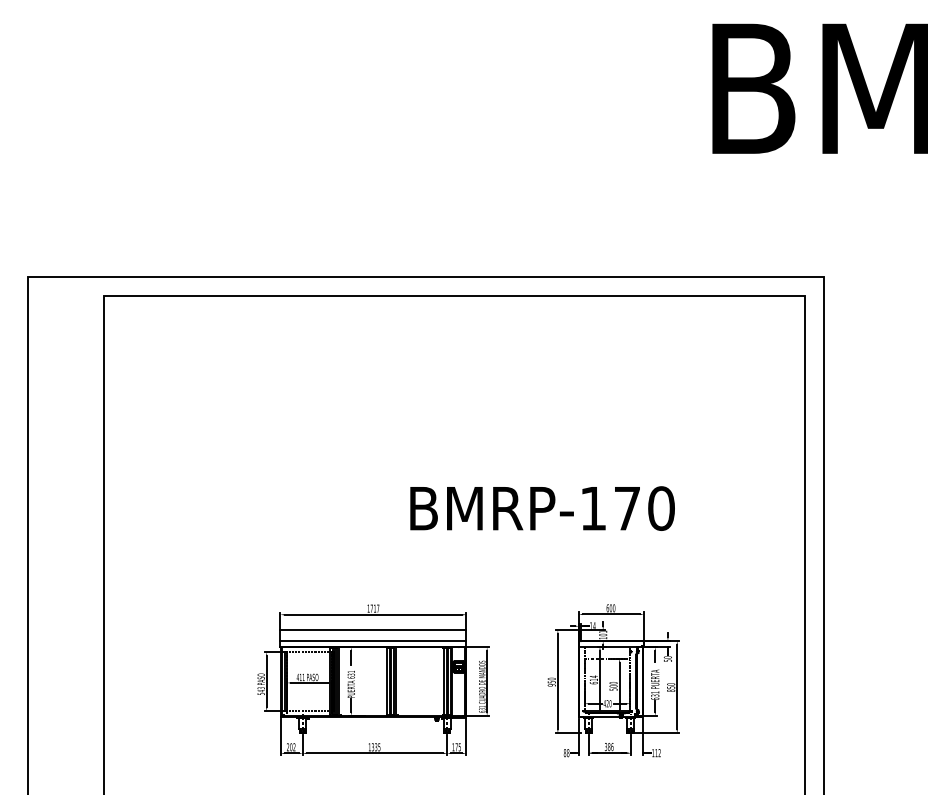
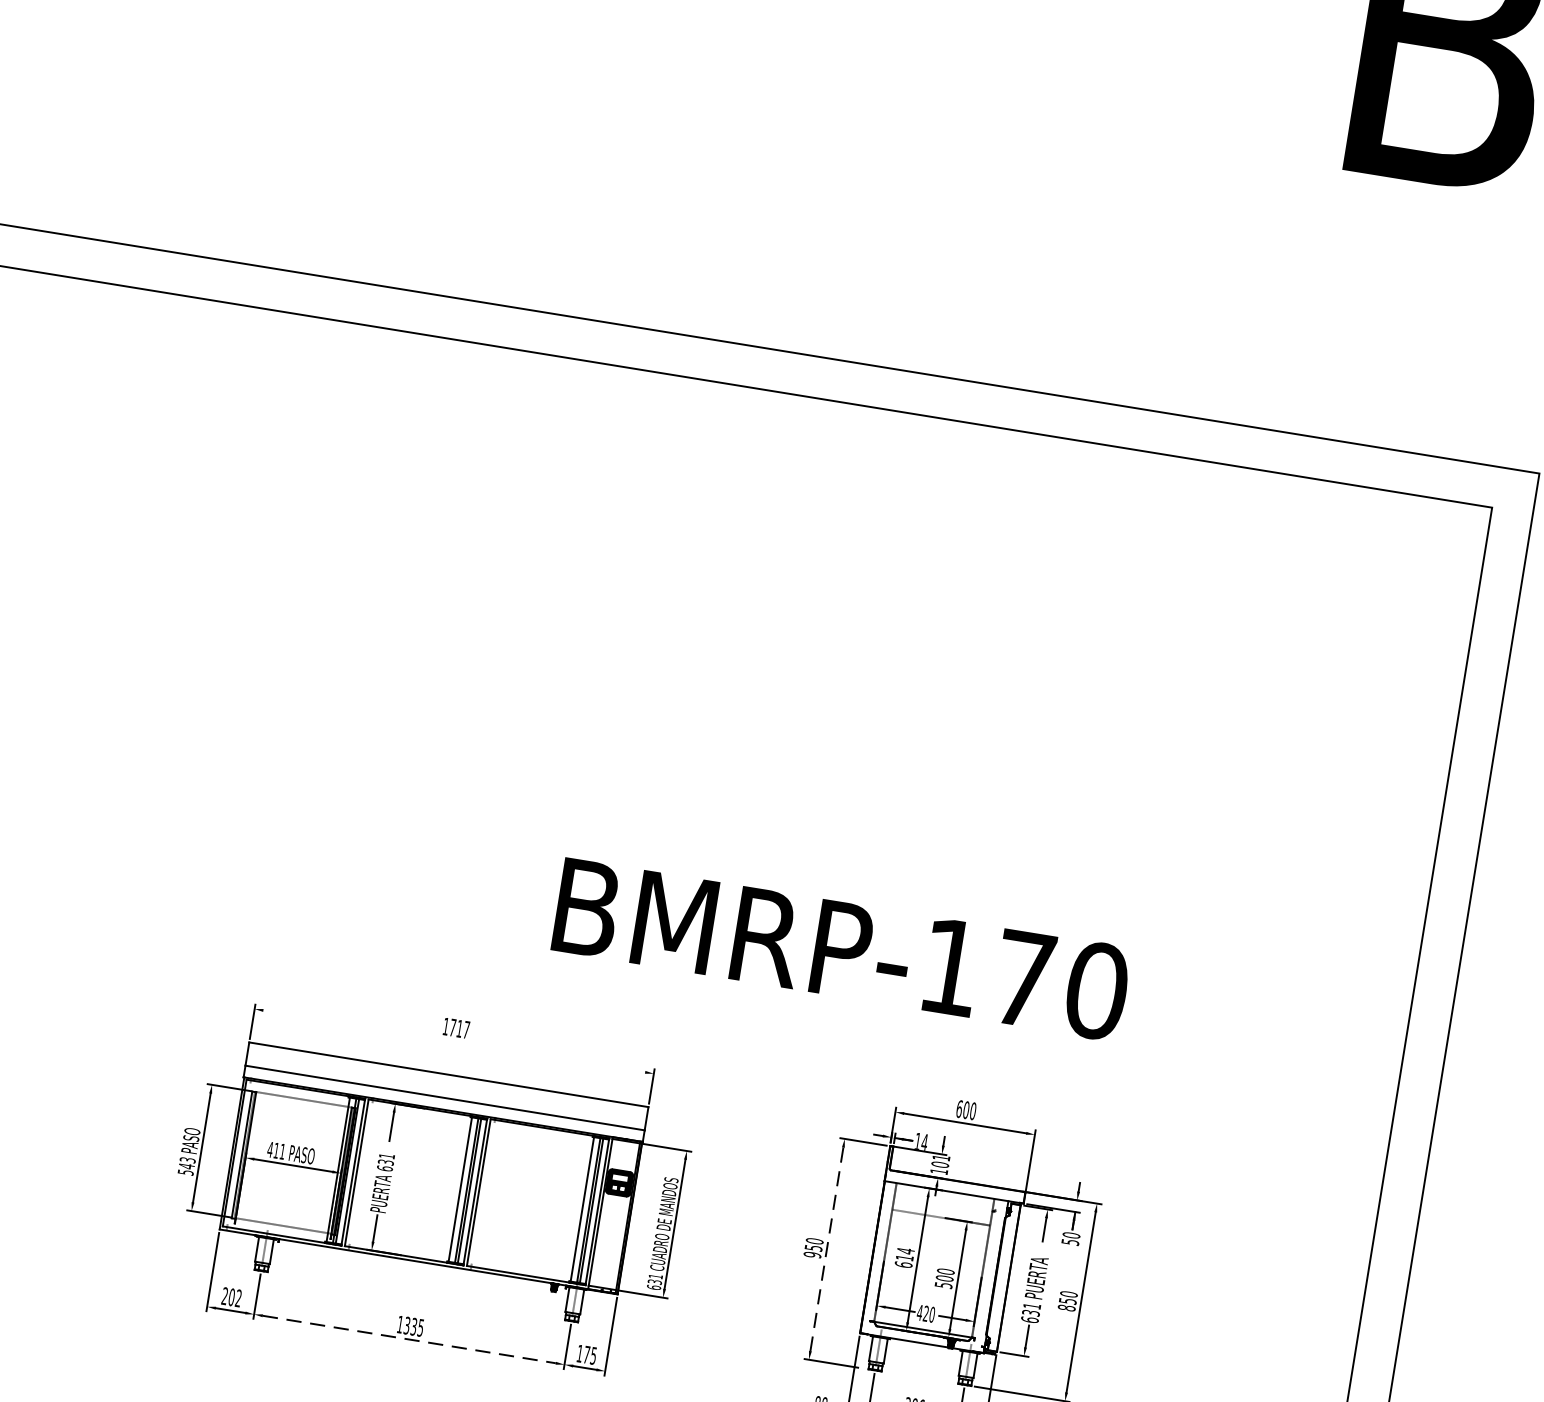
text: (542, 508) -> (841, 949), moved
line: (373, 614) -> (454, 1040), removed
line: (557, 682) -> (825, 1250), solid -> dashed
line: (375, 753) -> (410, 1339), solid -> dashed

